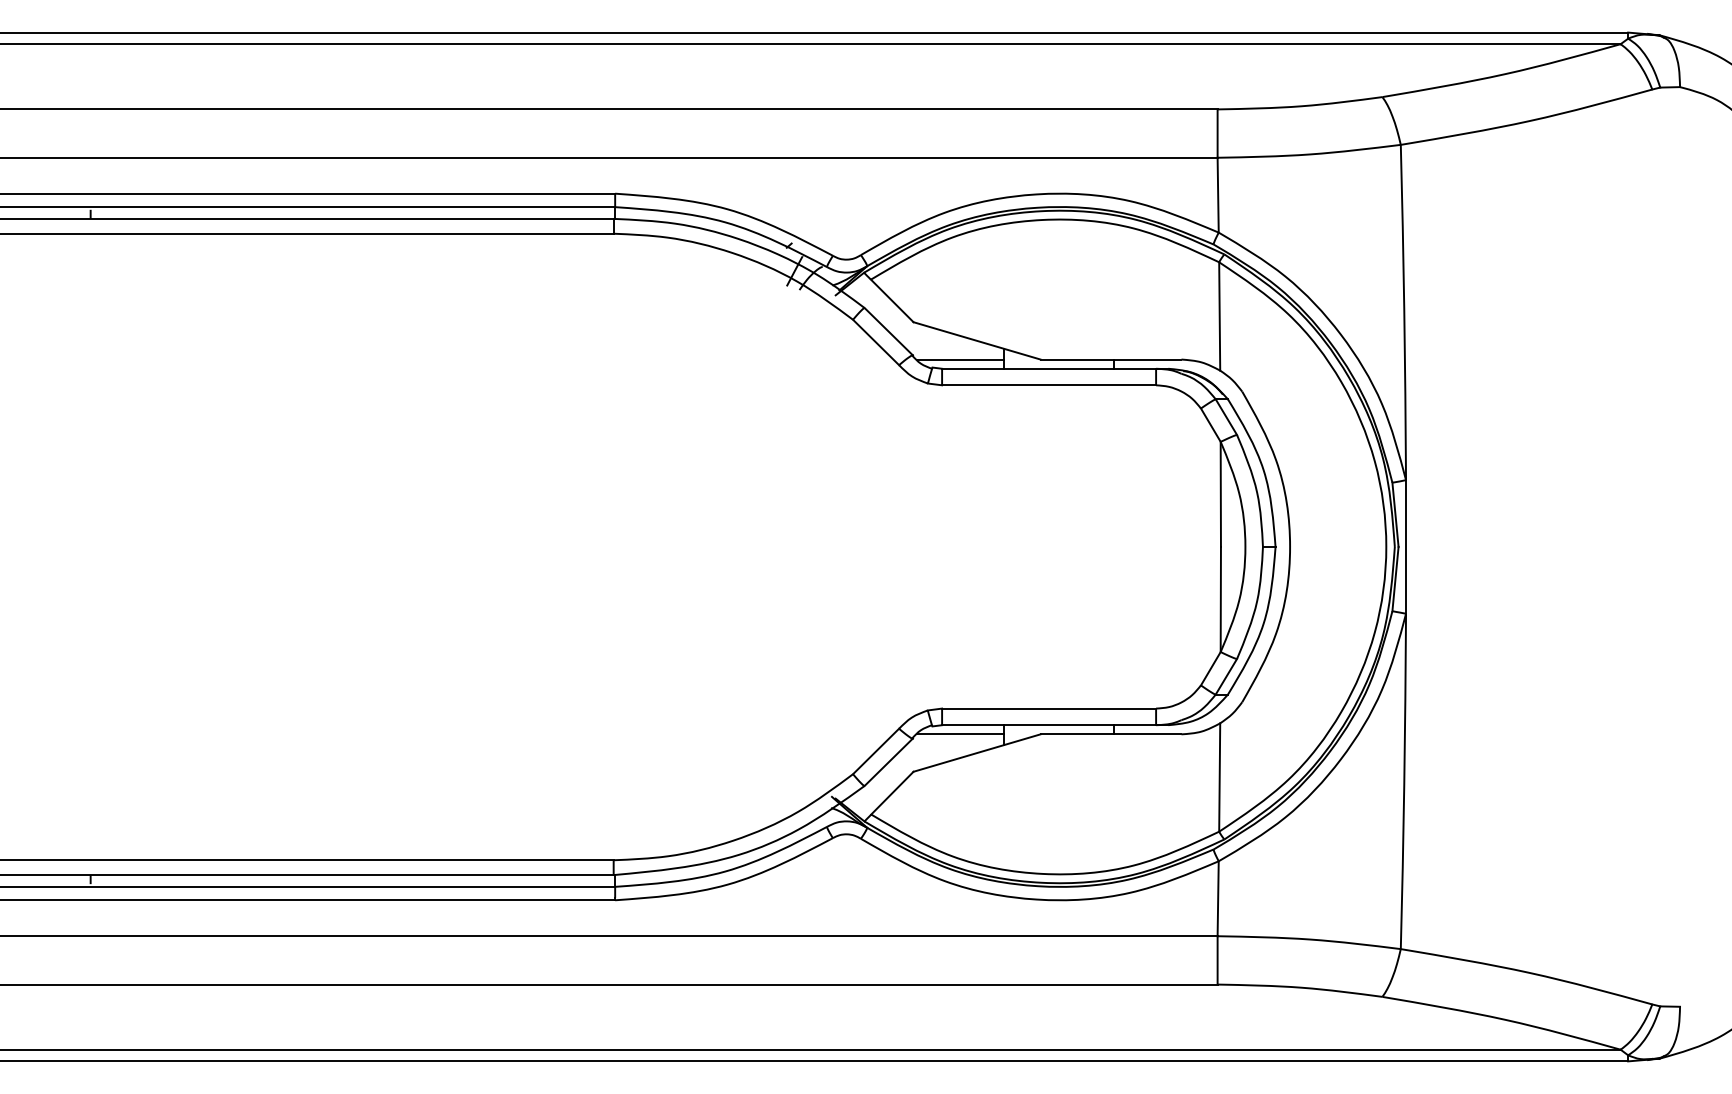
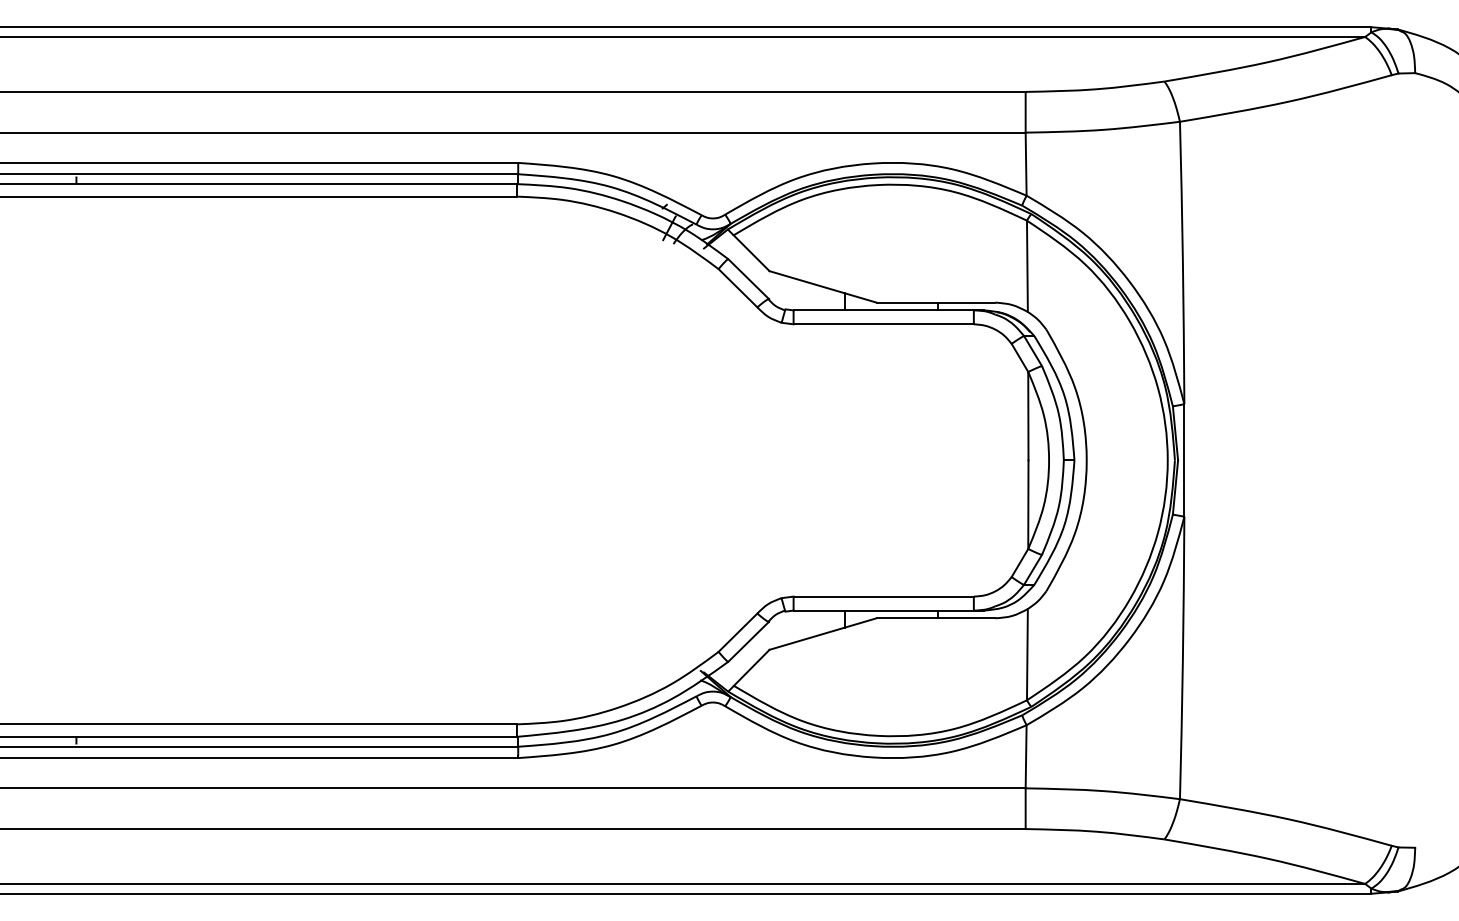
line: (959, 359) -> (808, 302), removed
line: (959, 734) -> (808, 618), removed

